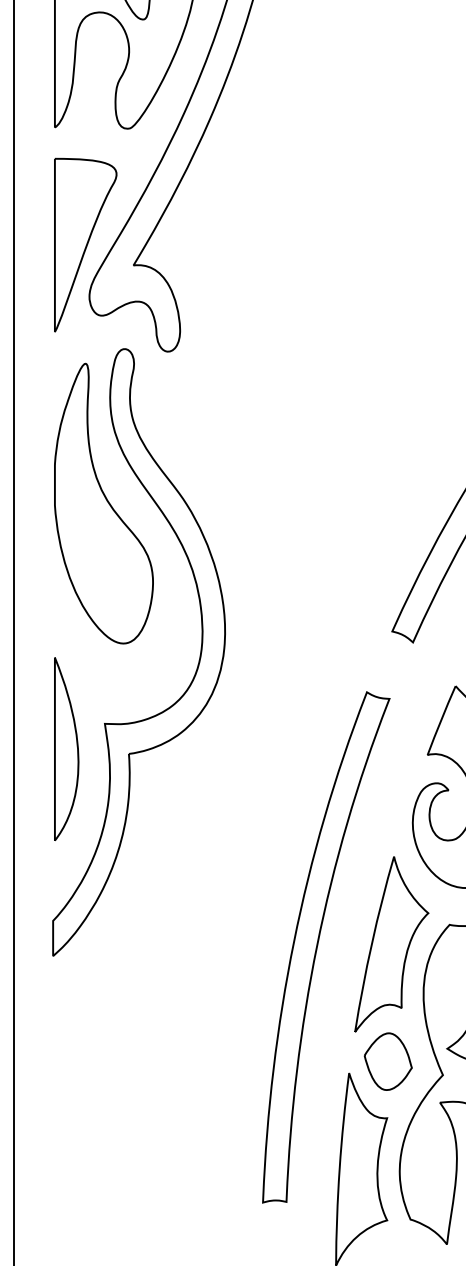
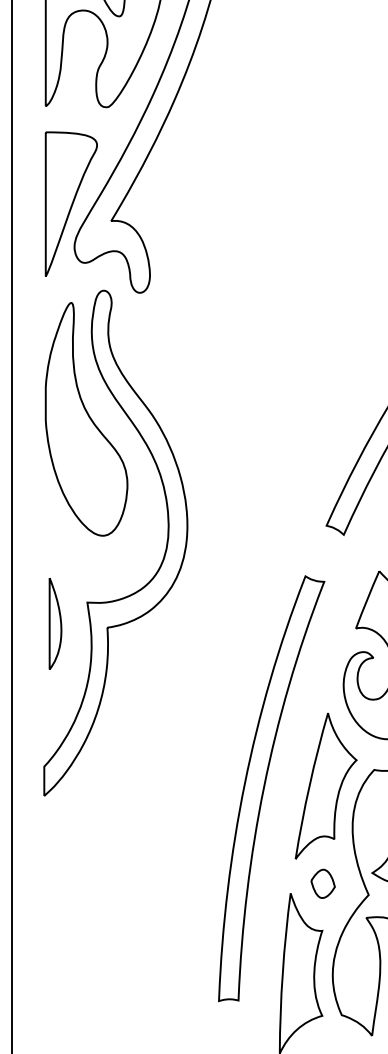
part: (66, 748) -> (55, 623), size x0.6
part: (387, 1061) -> (322, 883), size x0.6

